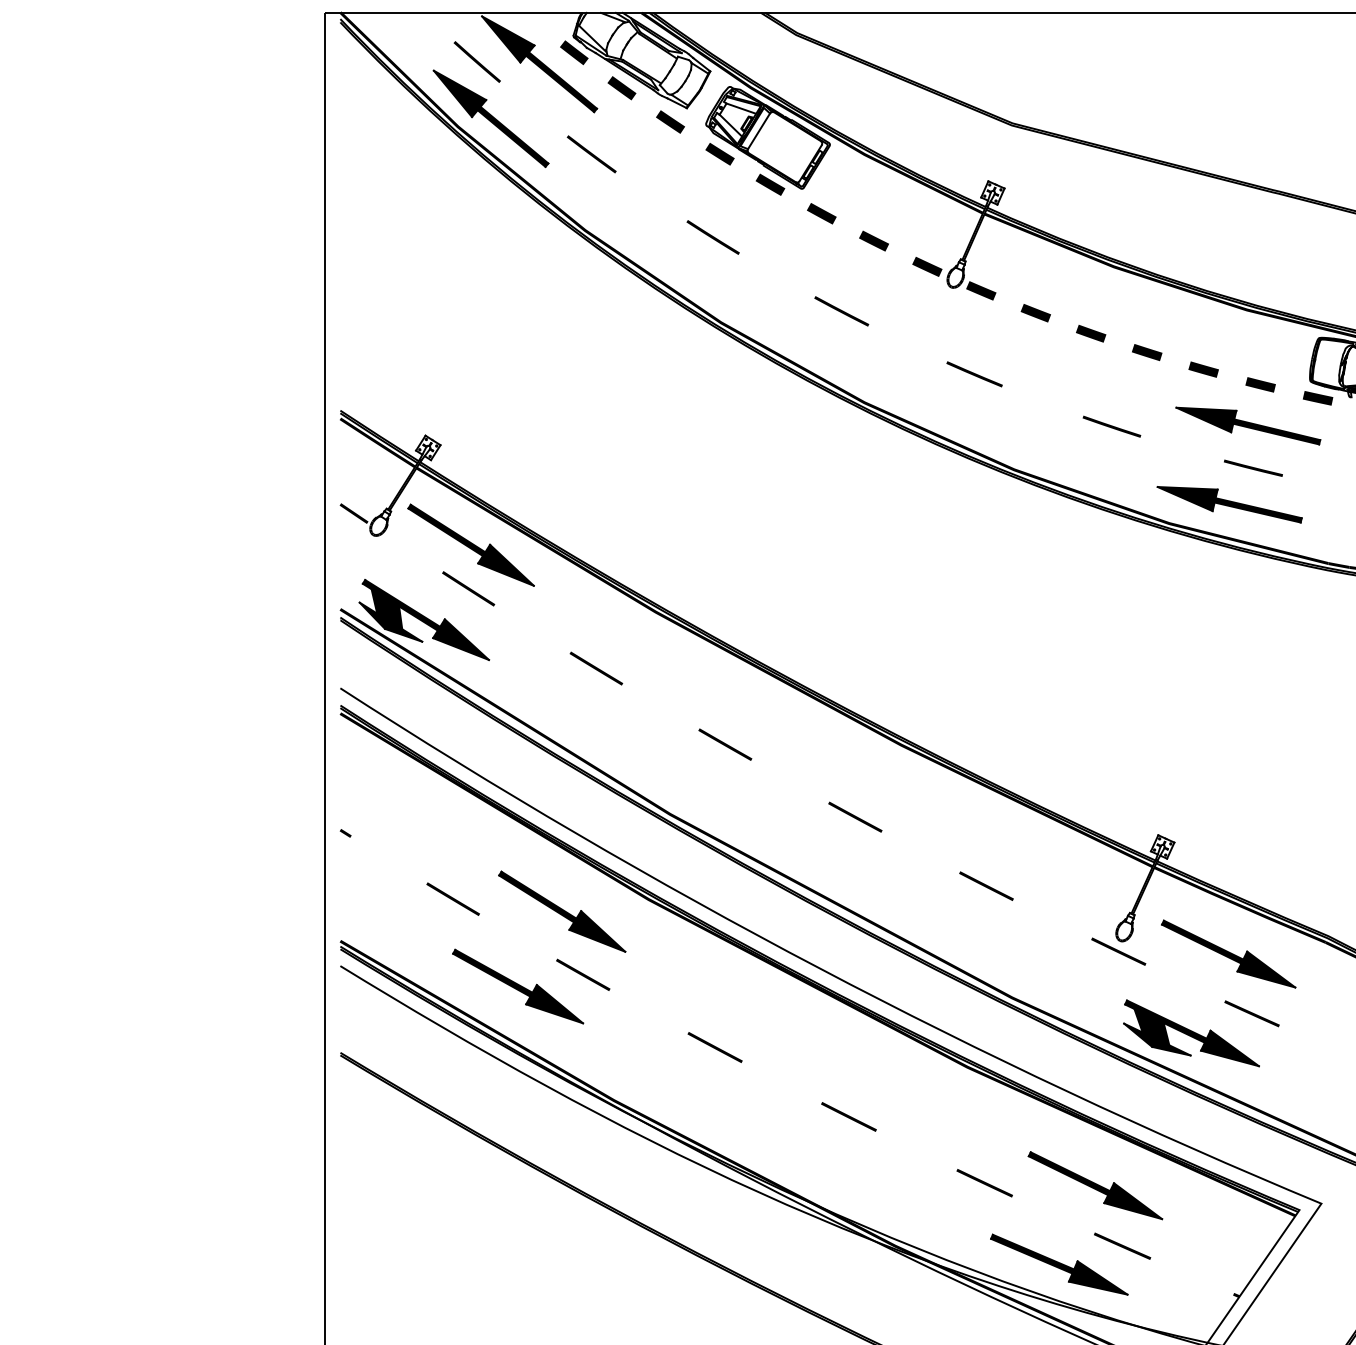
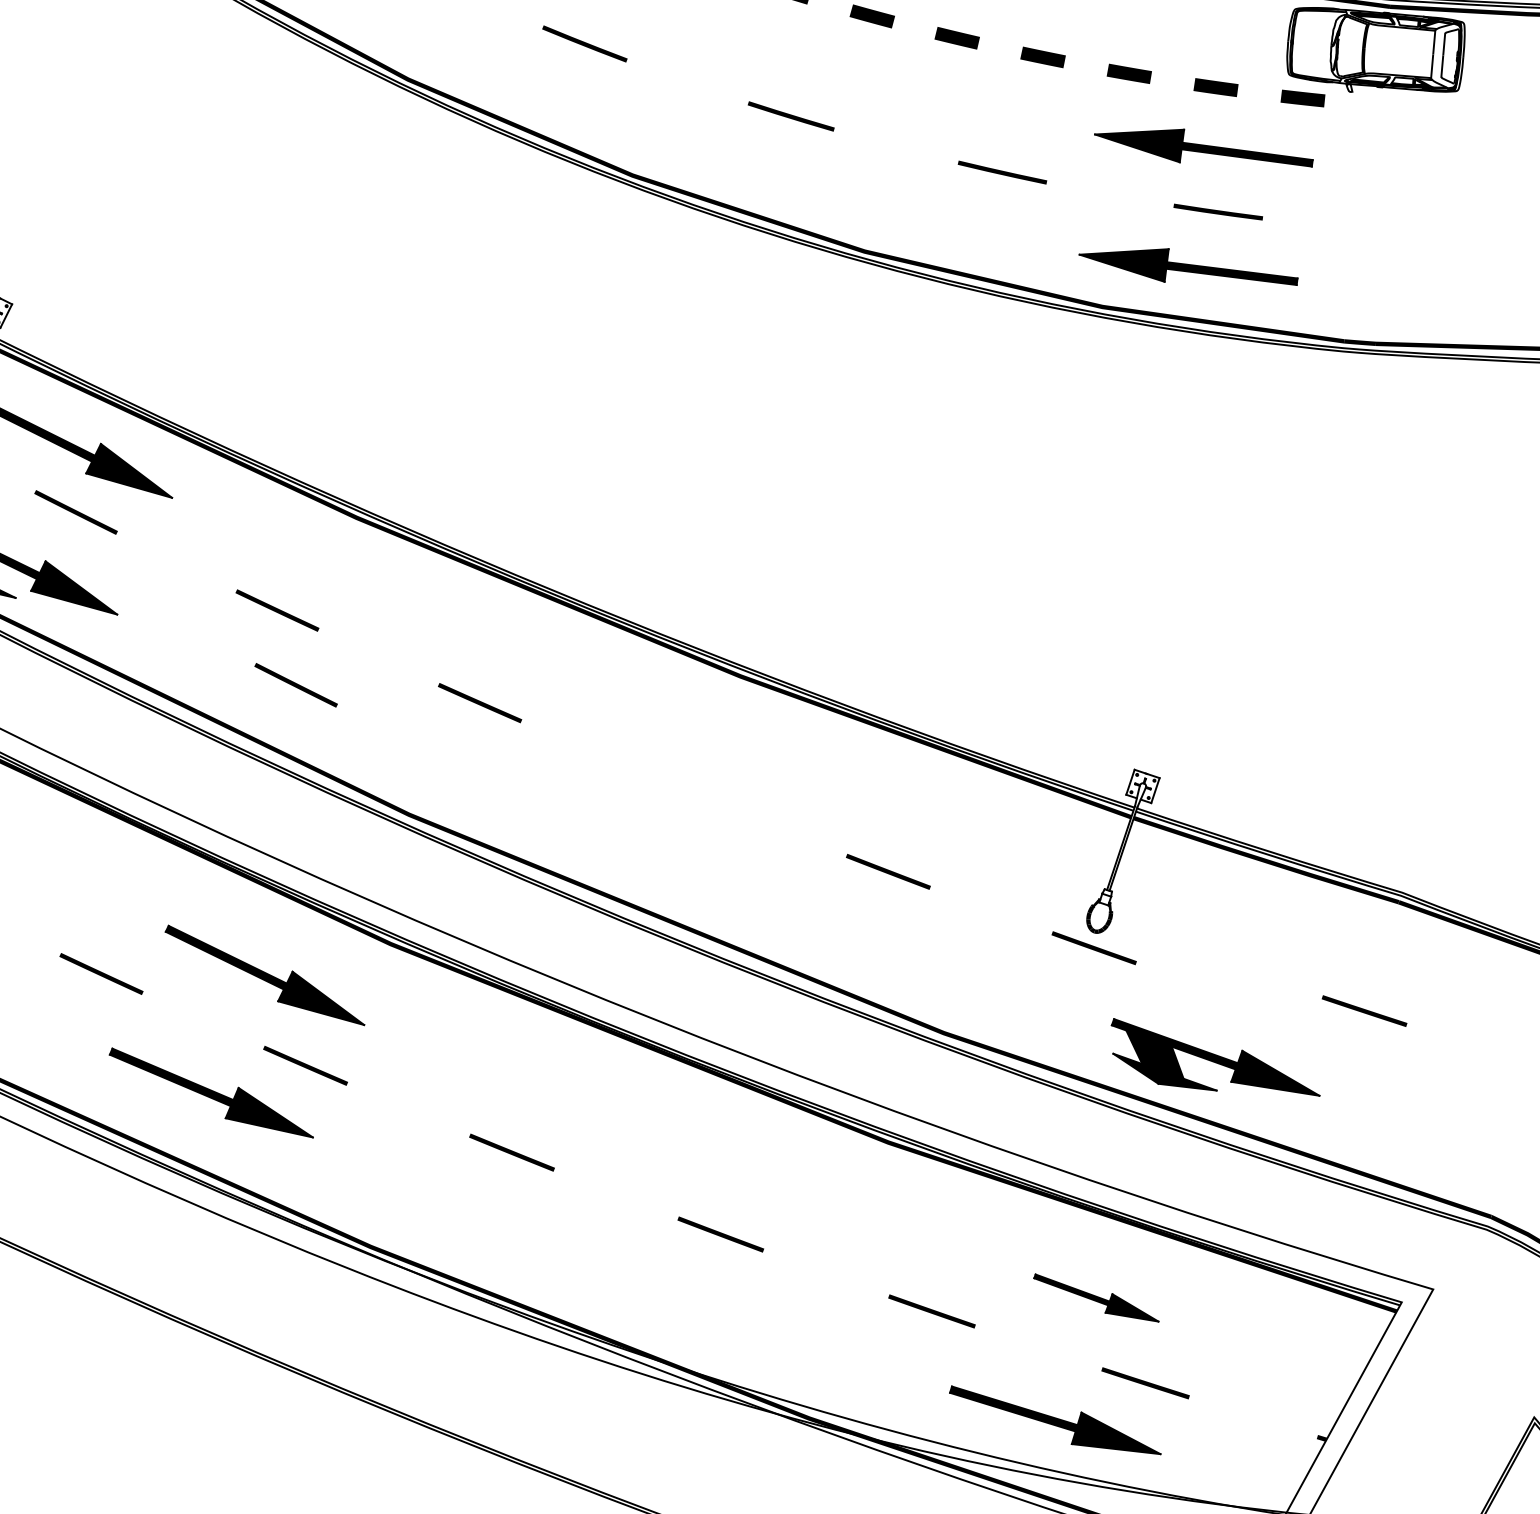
line: (603, 719) -> (295, 684), added
line: (855, 816) -> (683, 789), removed
part: (1228, 953) -> (1256, 933), removed
line: (1251, 1013) -> (1363, 1010), moved
part: (1095, 1185) -> (1096, 1297), size x0.6

